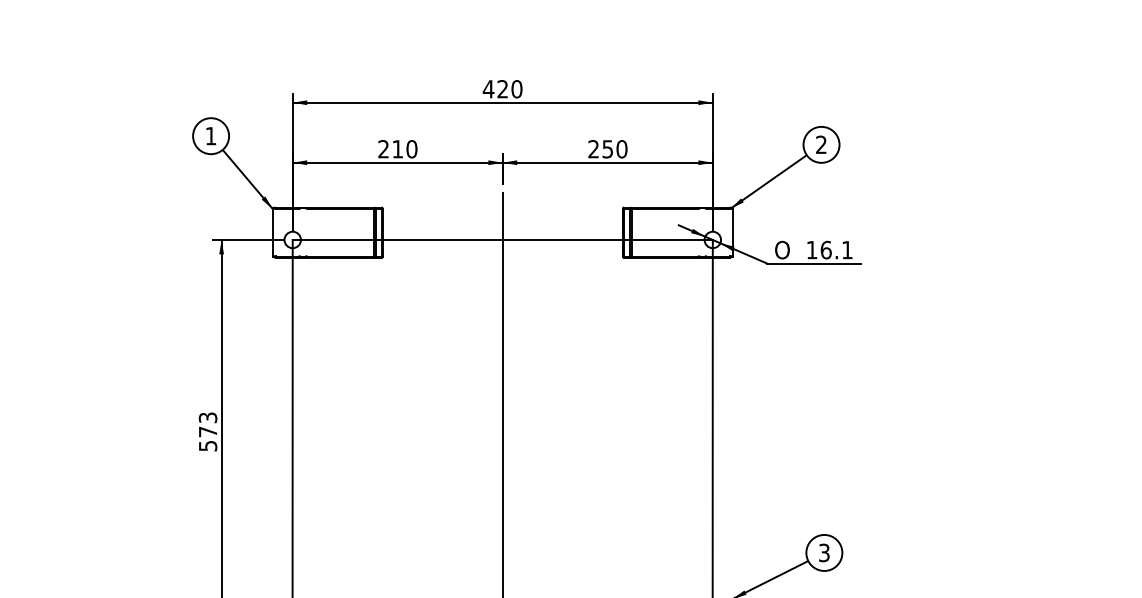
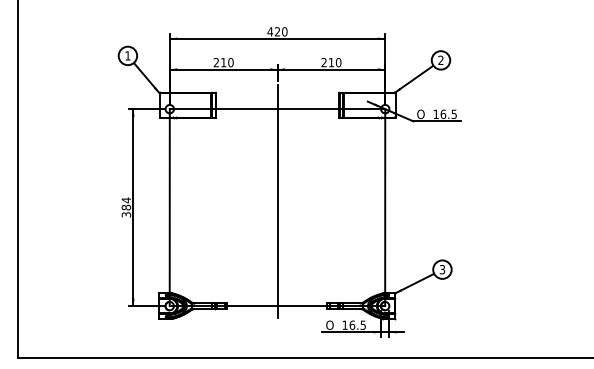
text: (606, 148) -> (330, 62), 250 -> 210
text: (845, 250) -> (453, 114), 16.1 -> 16.5
text: (208, 431) -> (126, 207), 573 -> 384

